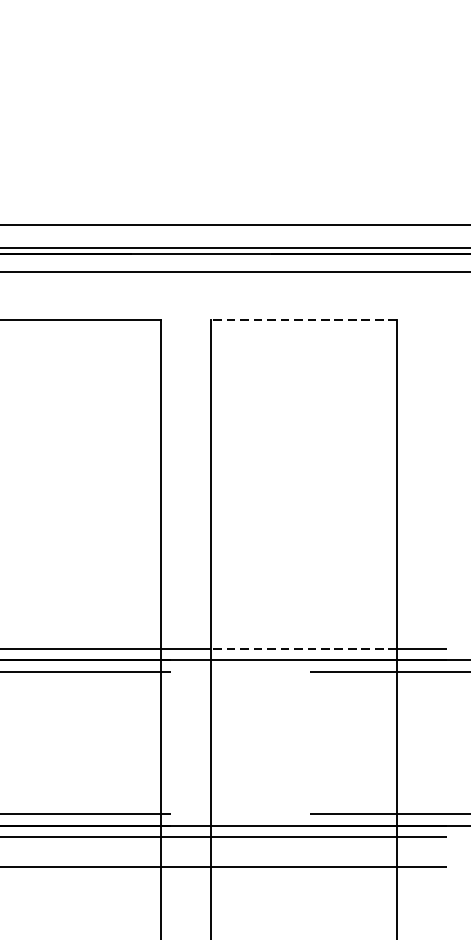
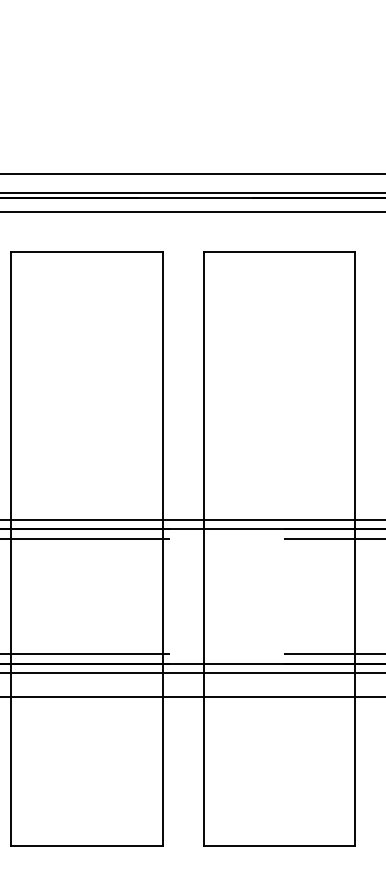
line: (304, 319) -> (279, 251), dashed -> solid
line: (304, 648) -> (279, 519), dashed -> solid

